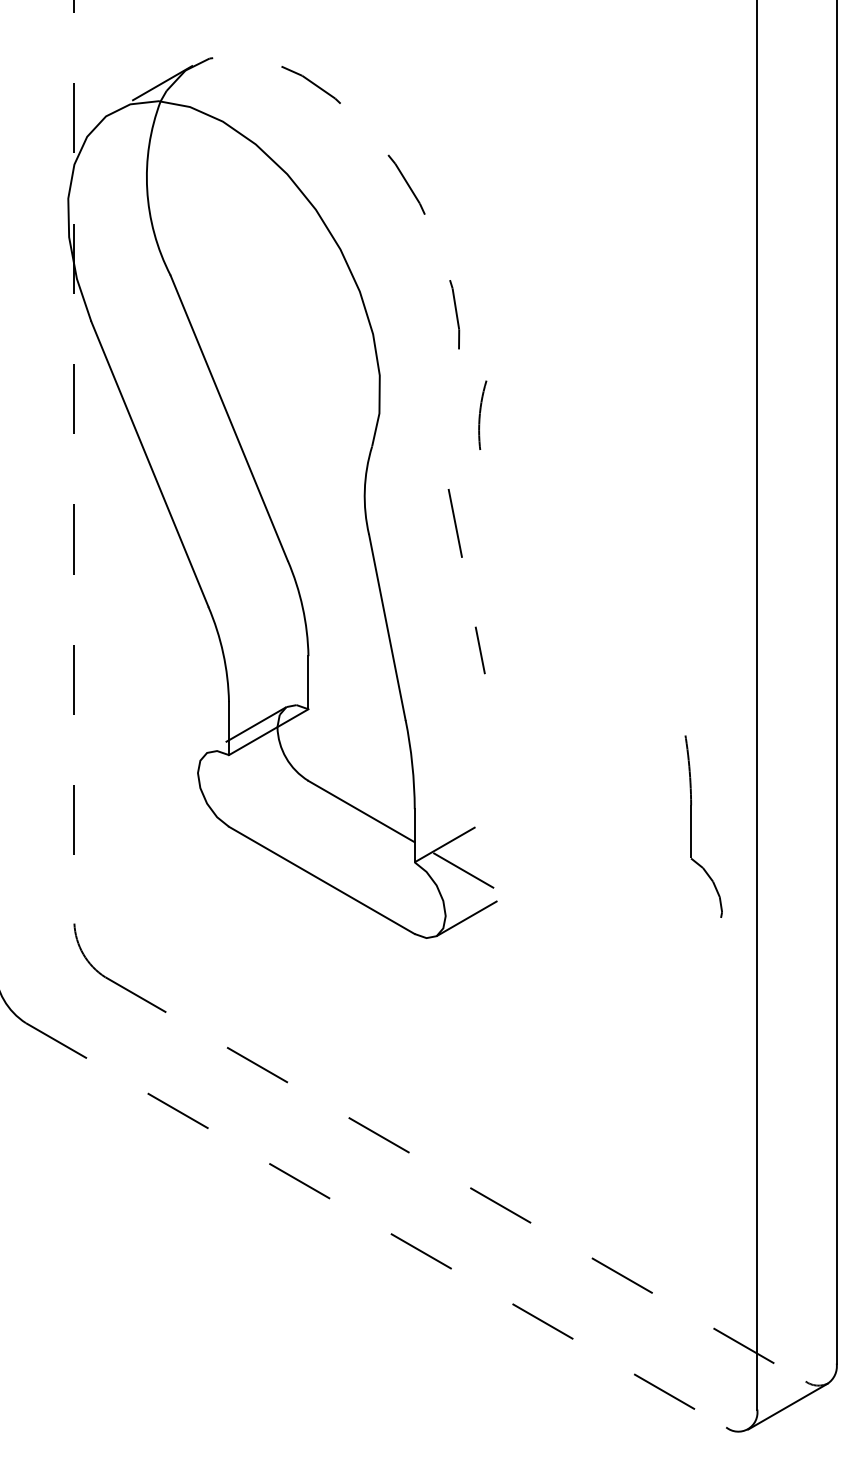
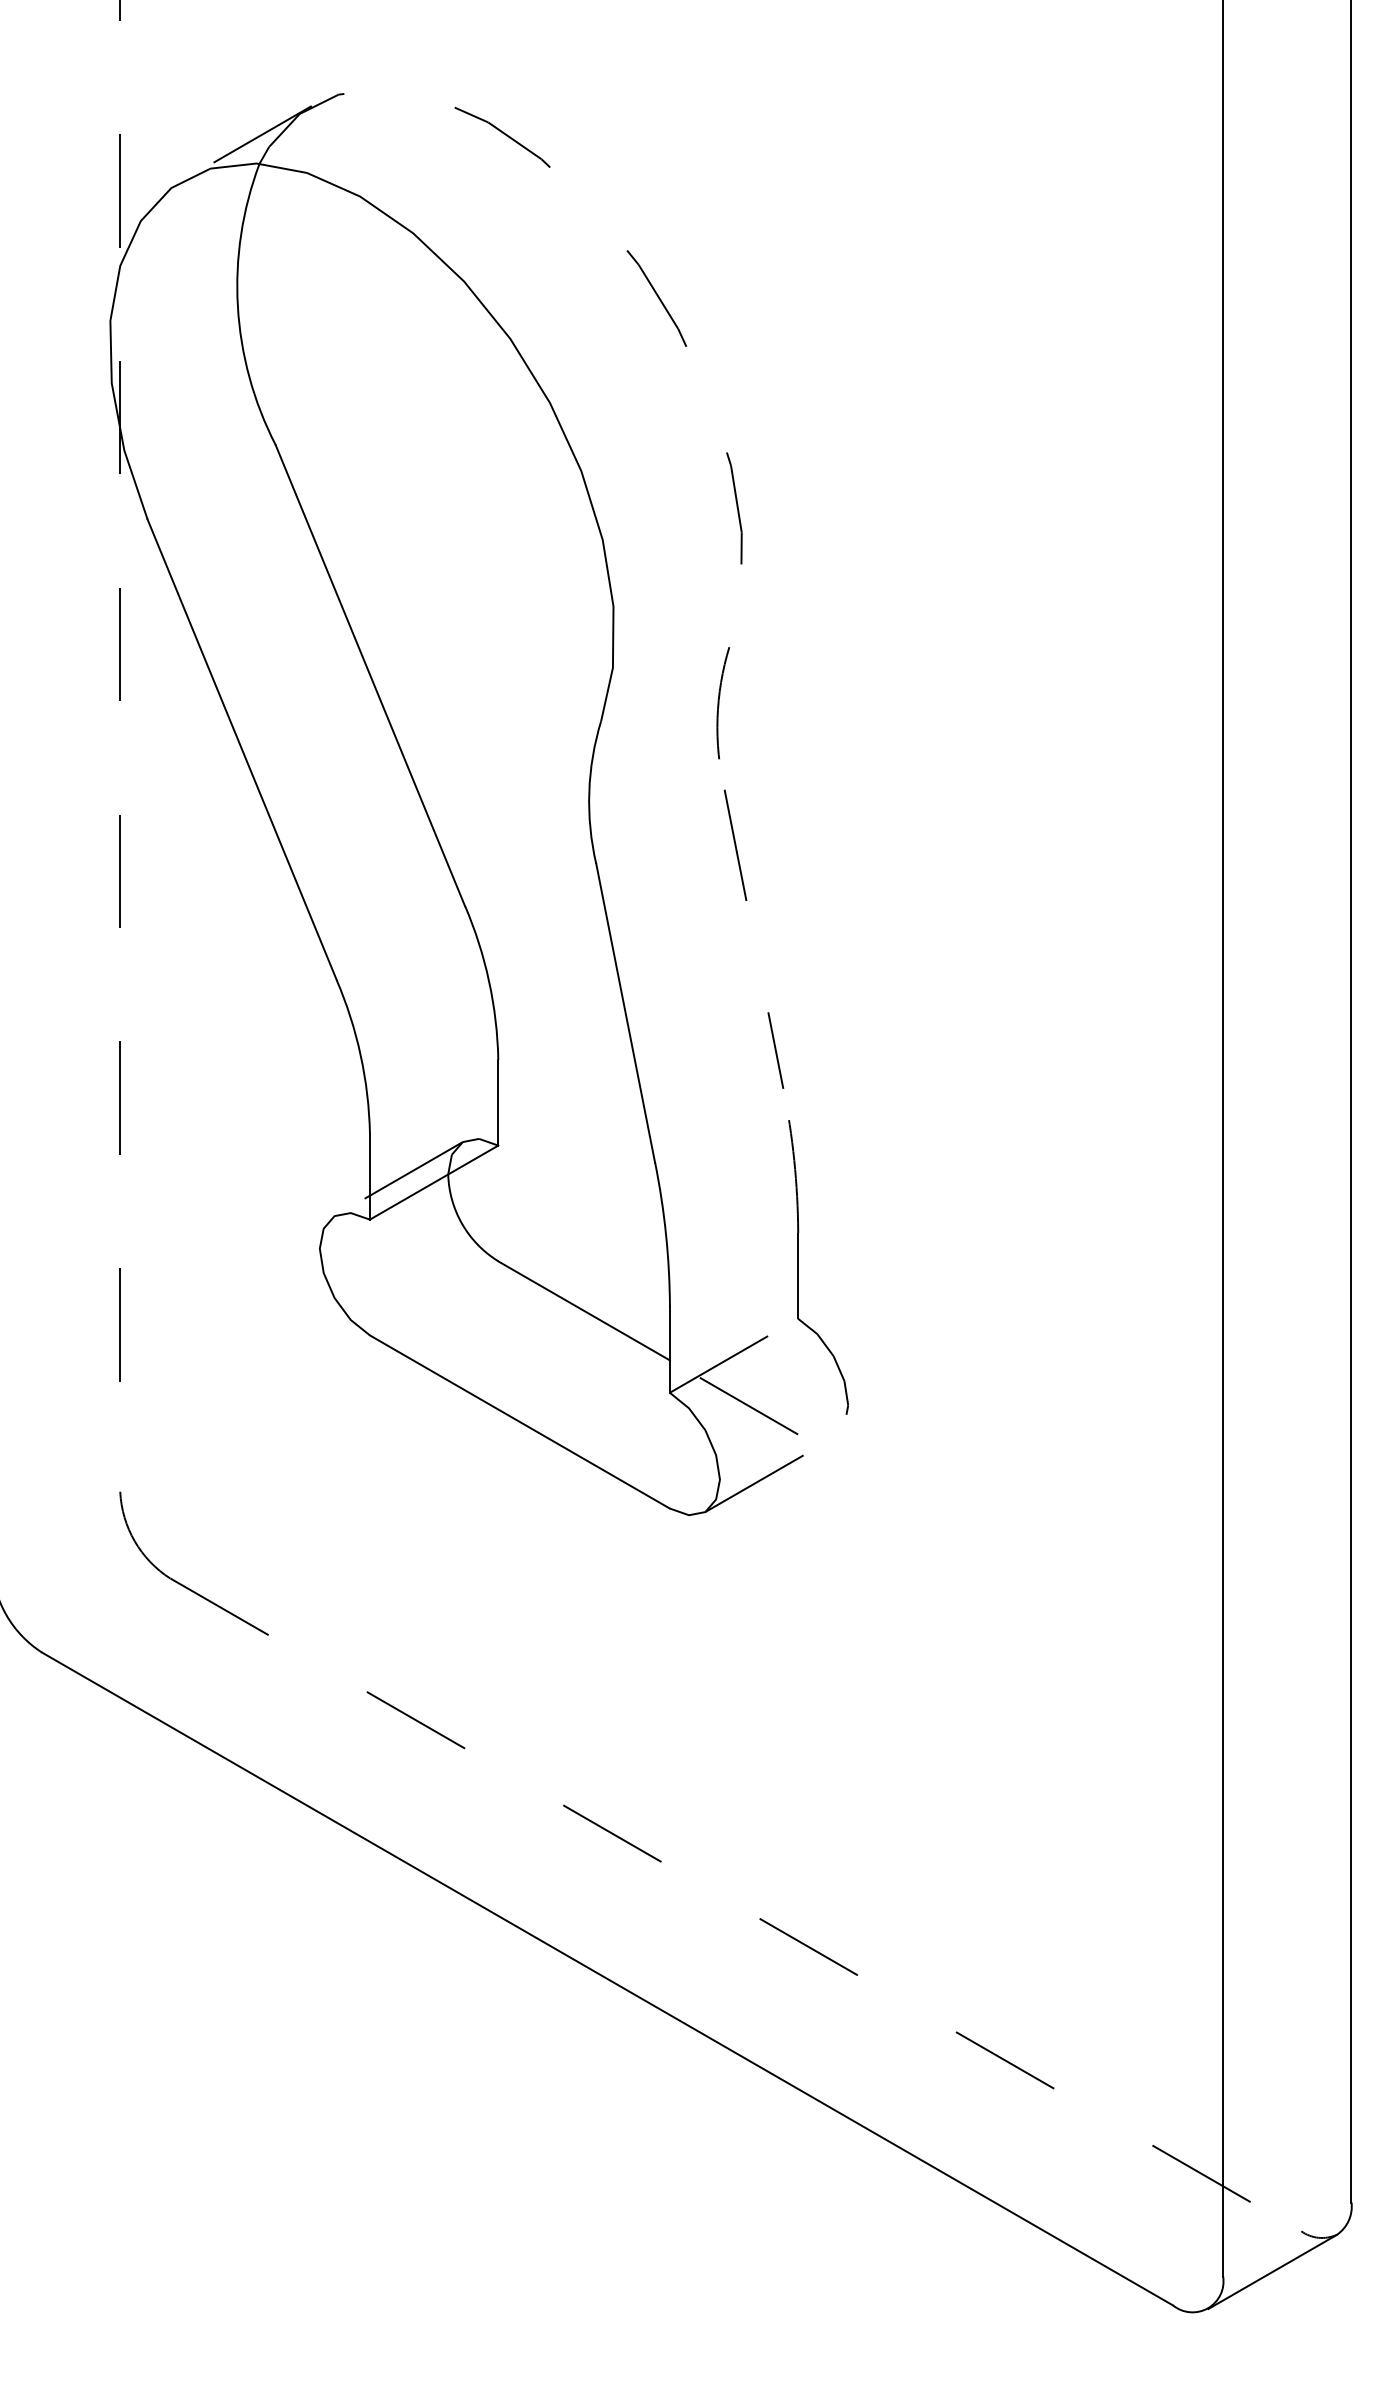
arc: (480, 414) -> (719, 701), moved
part: (691, 826) -> (798, 1267), moved
line: (376, 1225) -> (608, 1979), dashed -> solid

